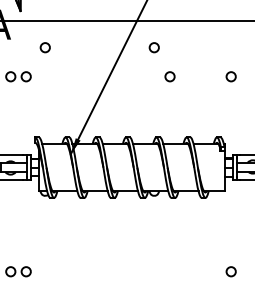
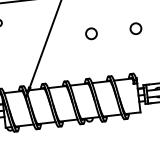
circle: (153, 47) -> (77, 14), removed
circle: (169, 76) -> (91, 33), size x1.6
circle: (230, 76) -> (135, 28), size x1.6

